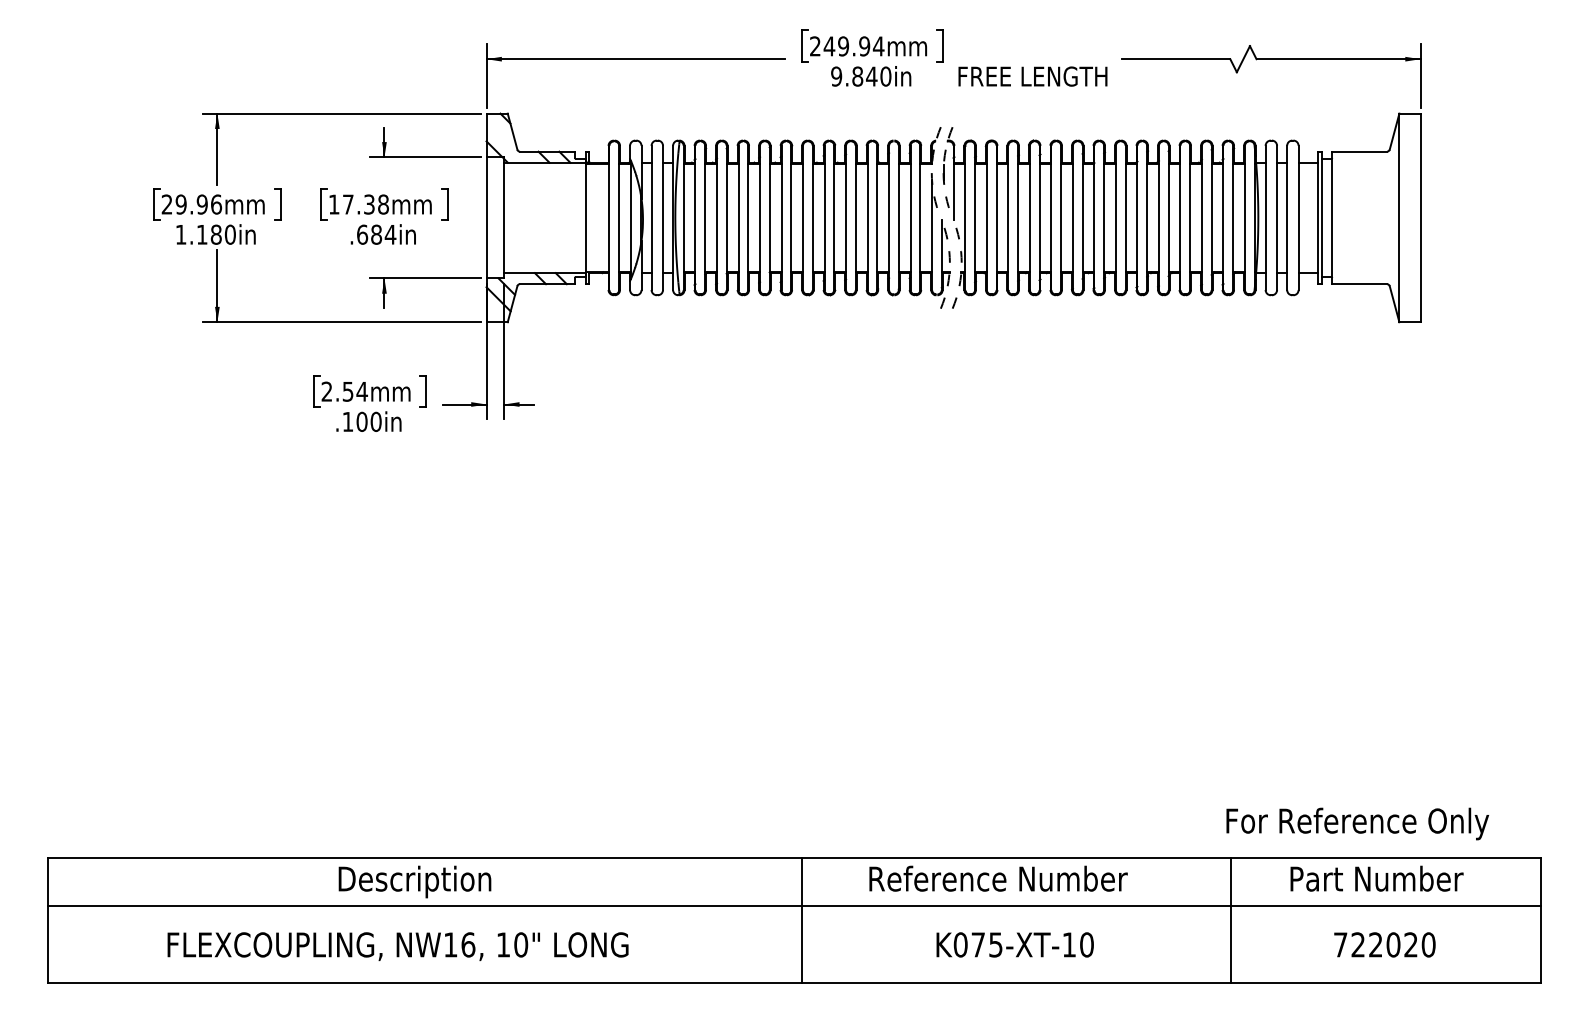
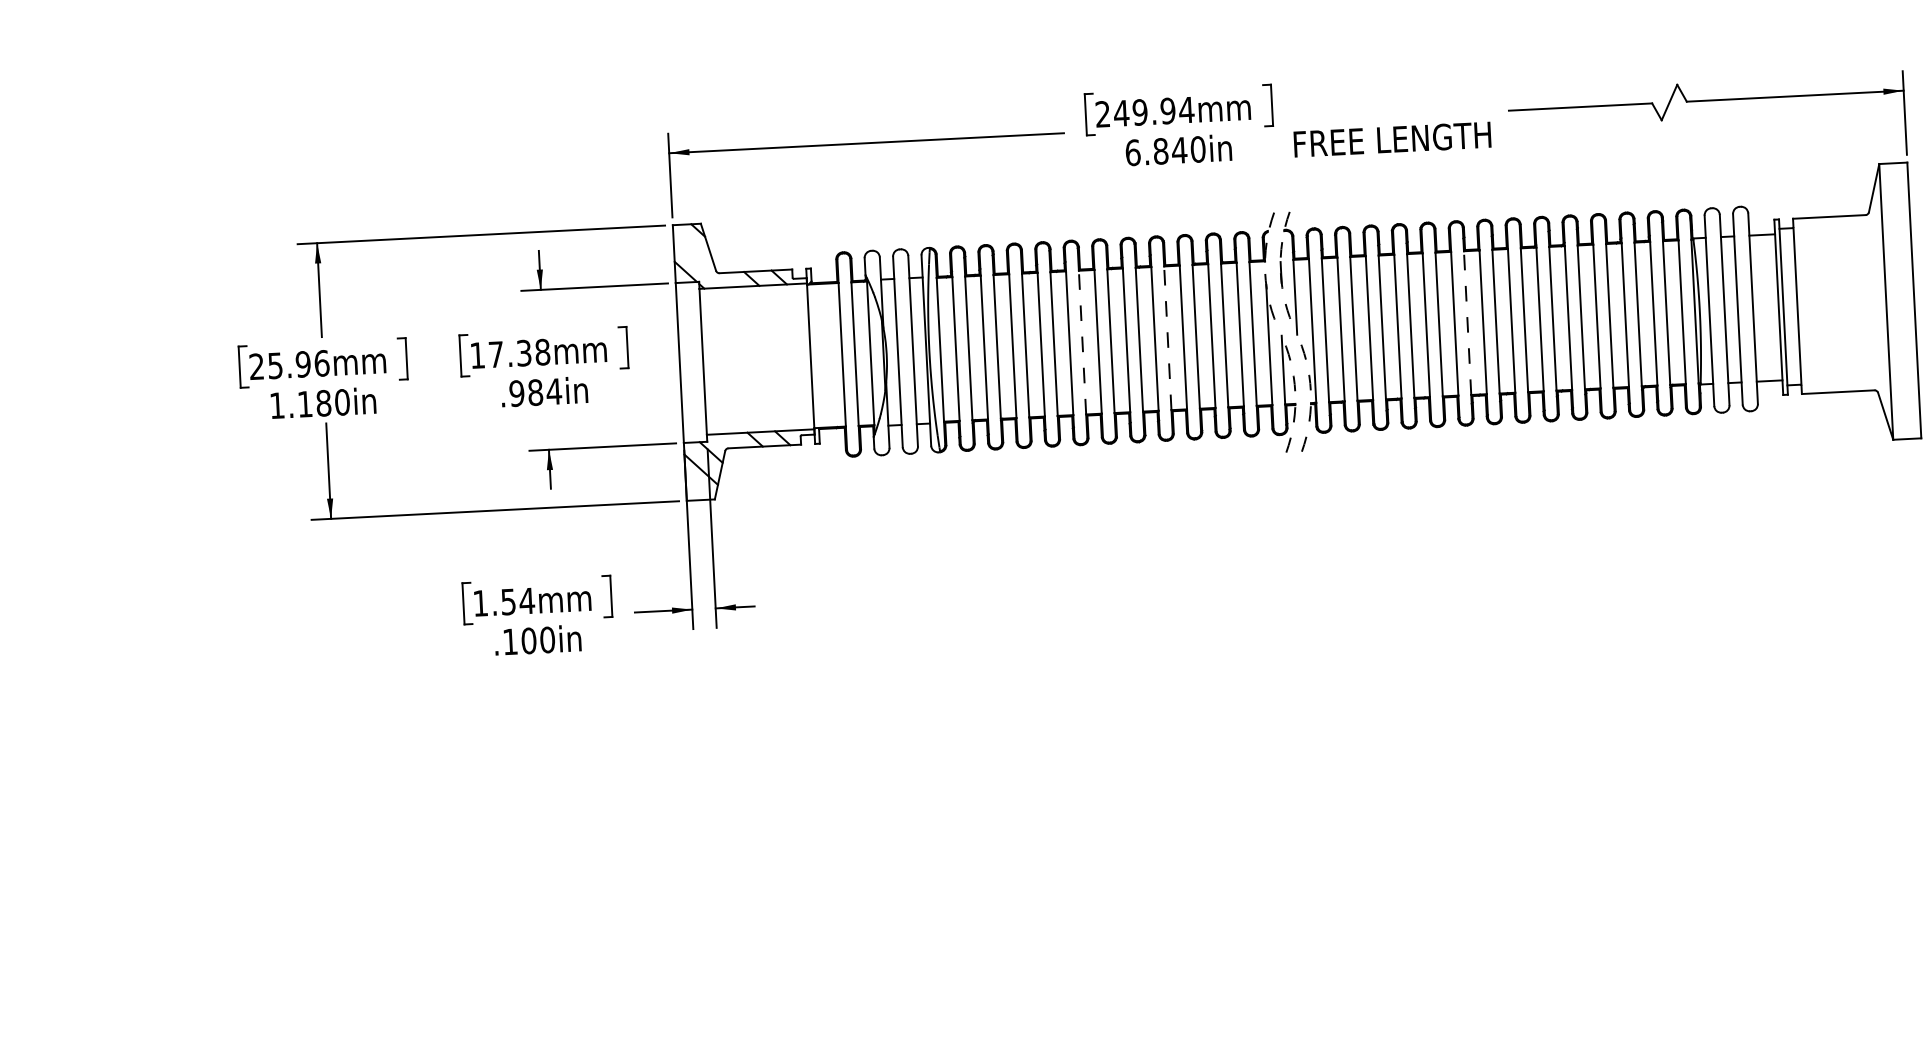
text: (836, 76) -> (1132, 152), 9.840in -> 6.840in
text: (180, 204) -> (274, 365), 29.96mm -> 25.96mm
line: (791, 217) -> (1082, 342), solid -> dashed
line: (855, 217) -> (1167, 337), solid -> dashed
line: (1082, 217) -> (1467, 322), solid -> dashed
text: (362, 234) -> (517, 393), .684in -> .984in
text: (326, 391) -> (479, 603), 2.54mm -> 1.54mm

